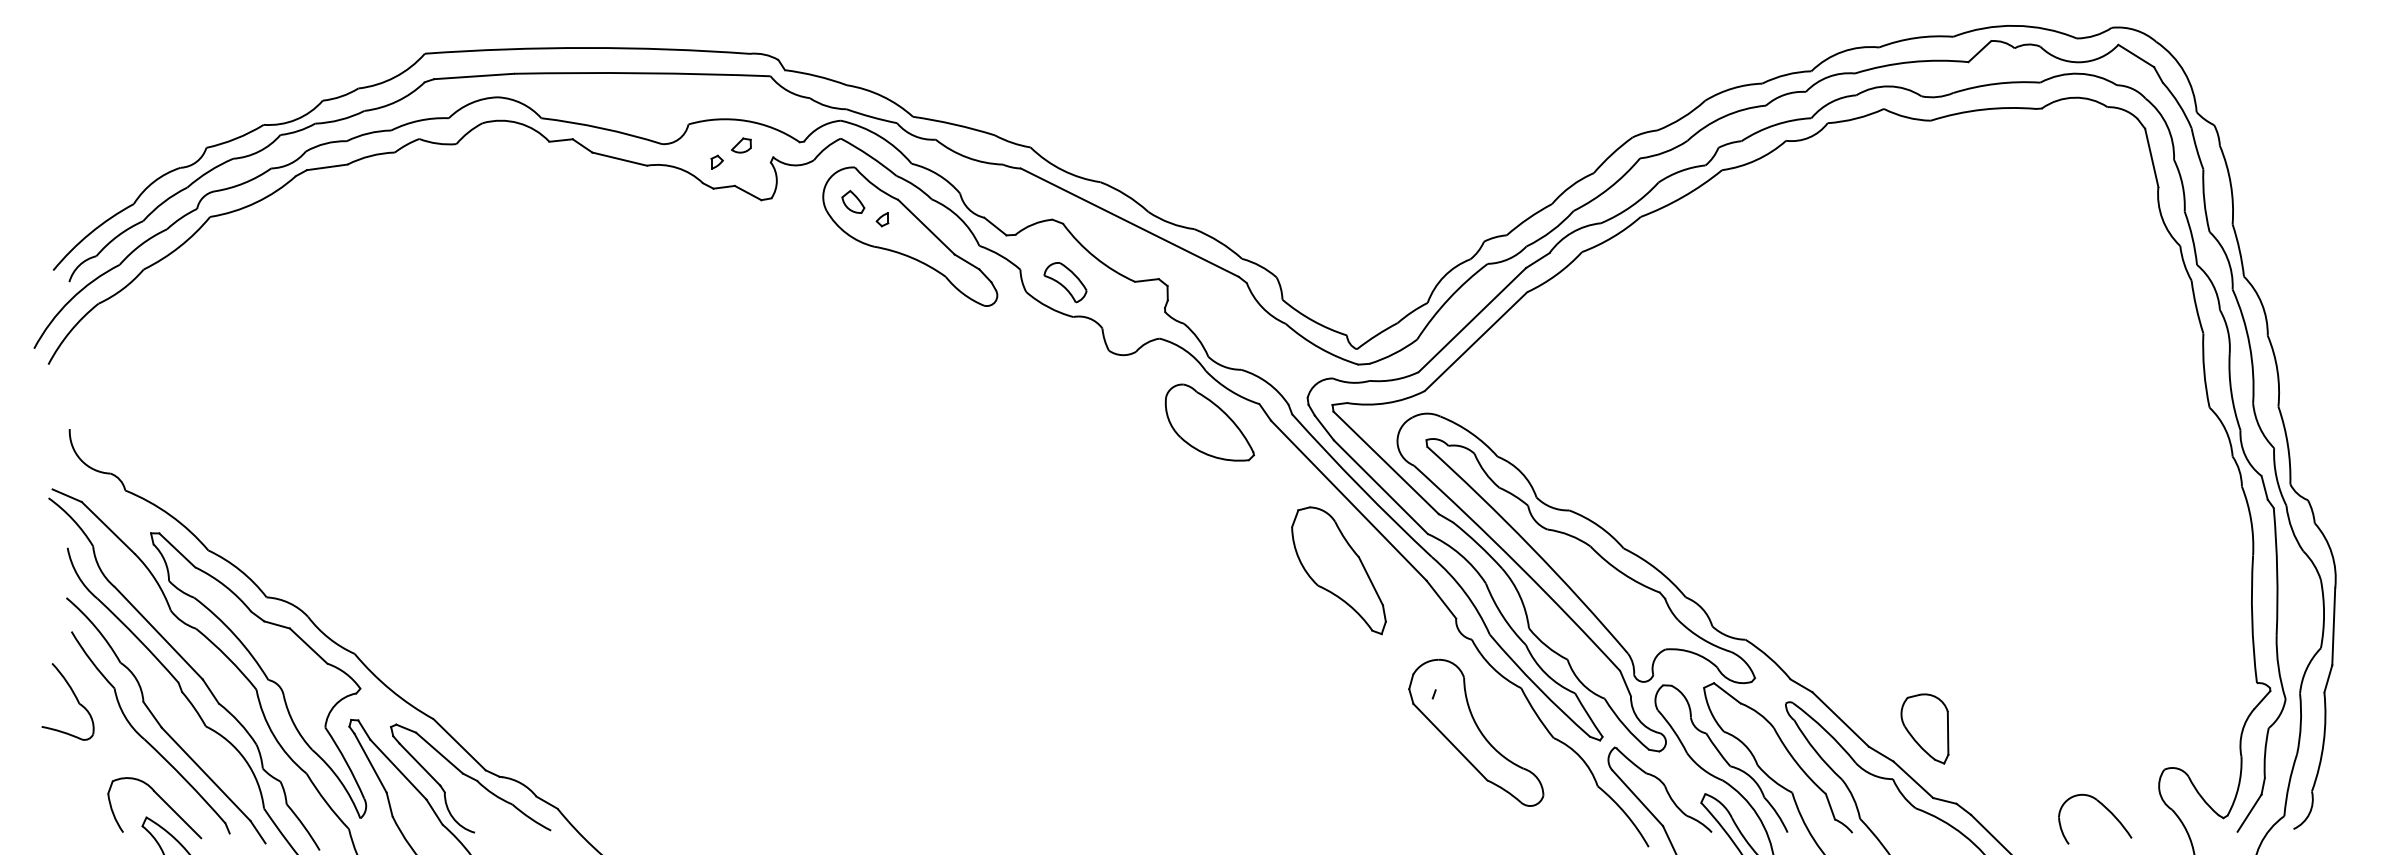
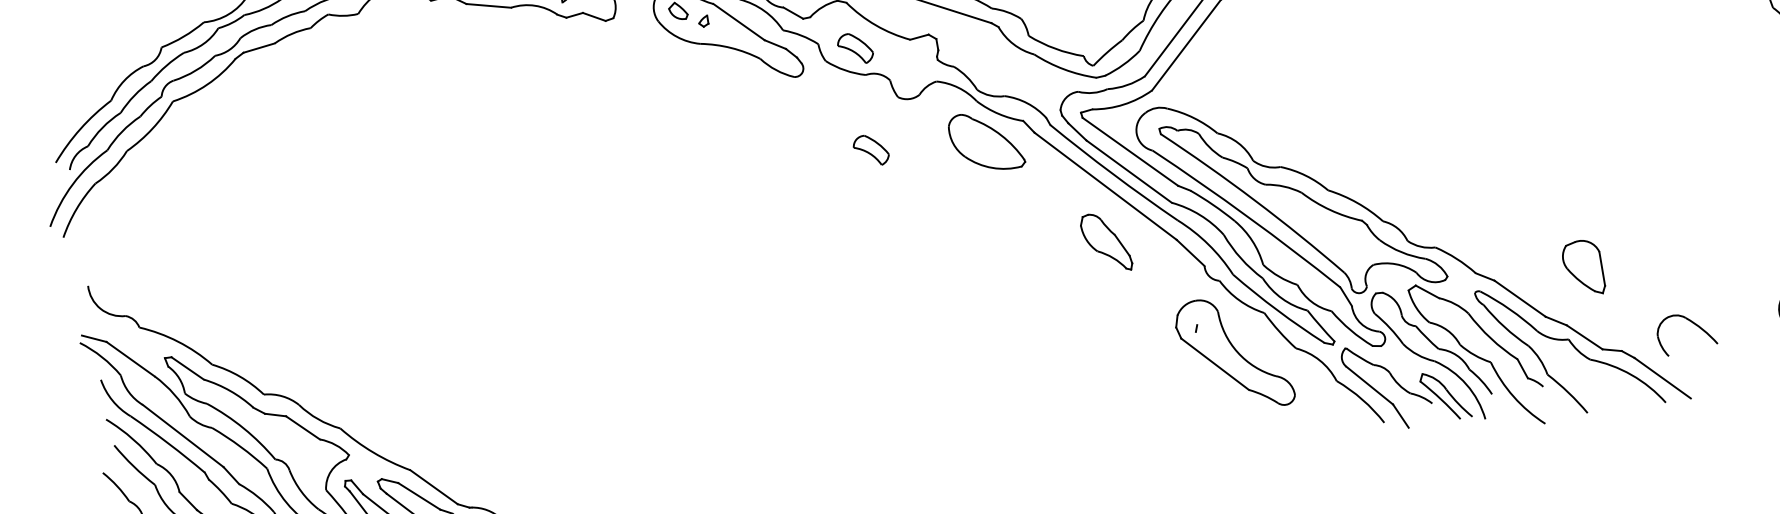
part: (1065, 411) -> (871, 150), added
part: (1338, 570) -> (1105, 242), size x0.6
part: (1924, 728) -> (1583, 267), moved
part: (2105, 808) -> (1693, 323), moved

